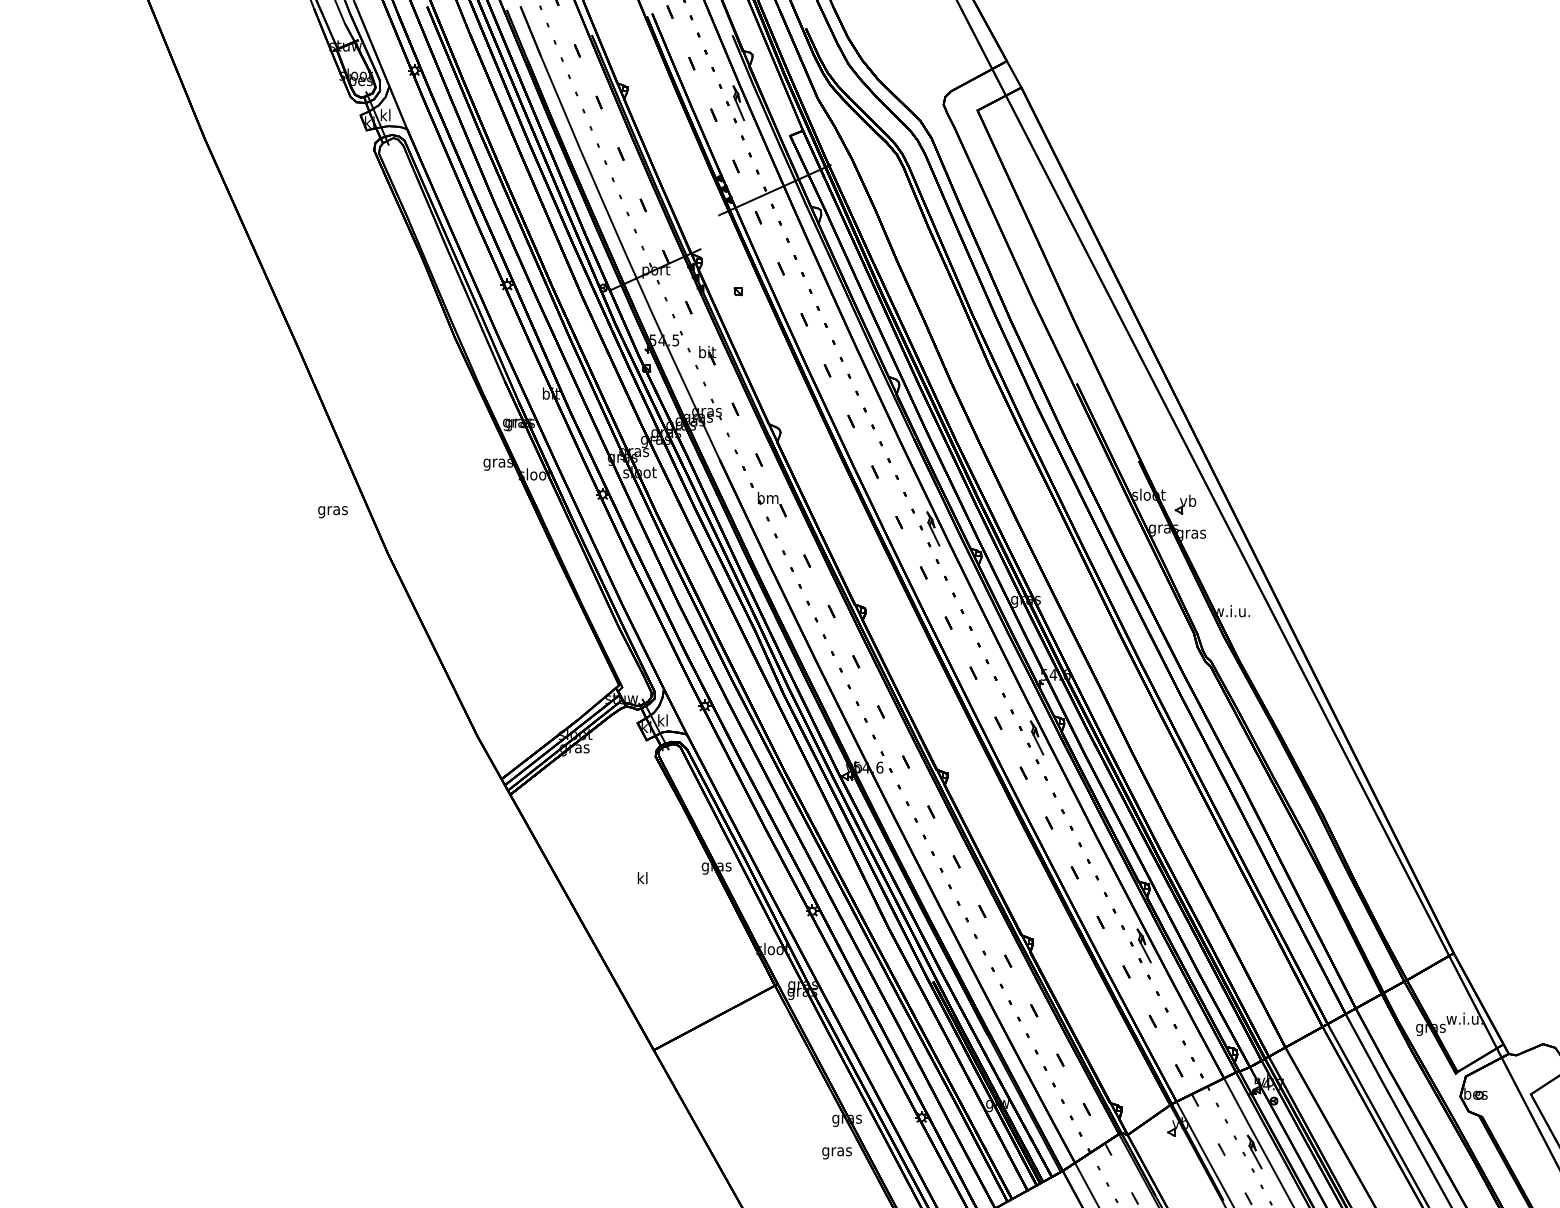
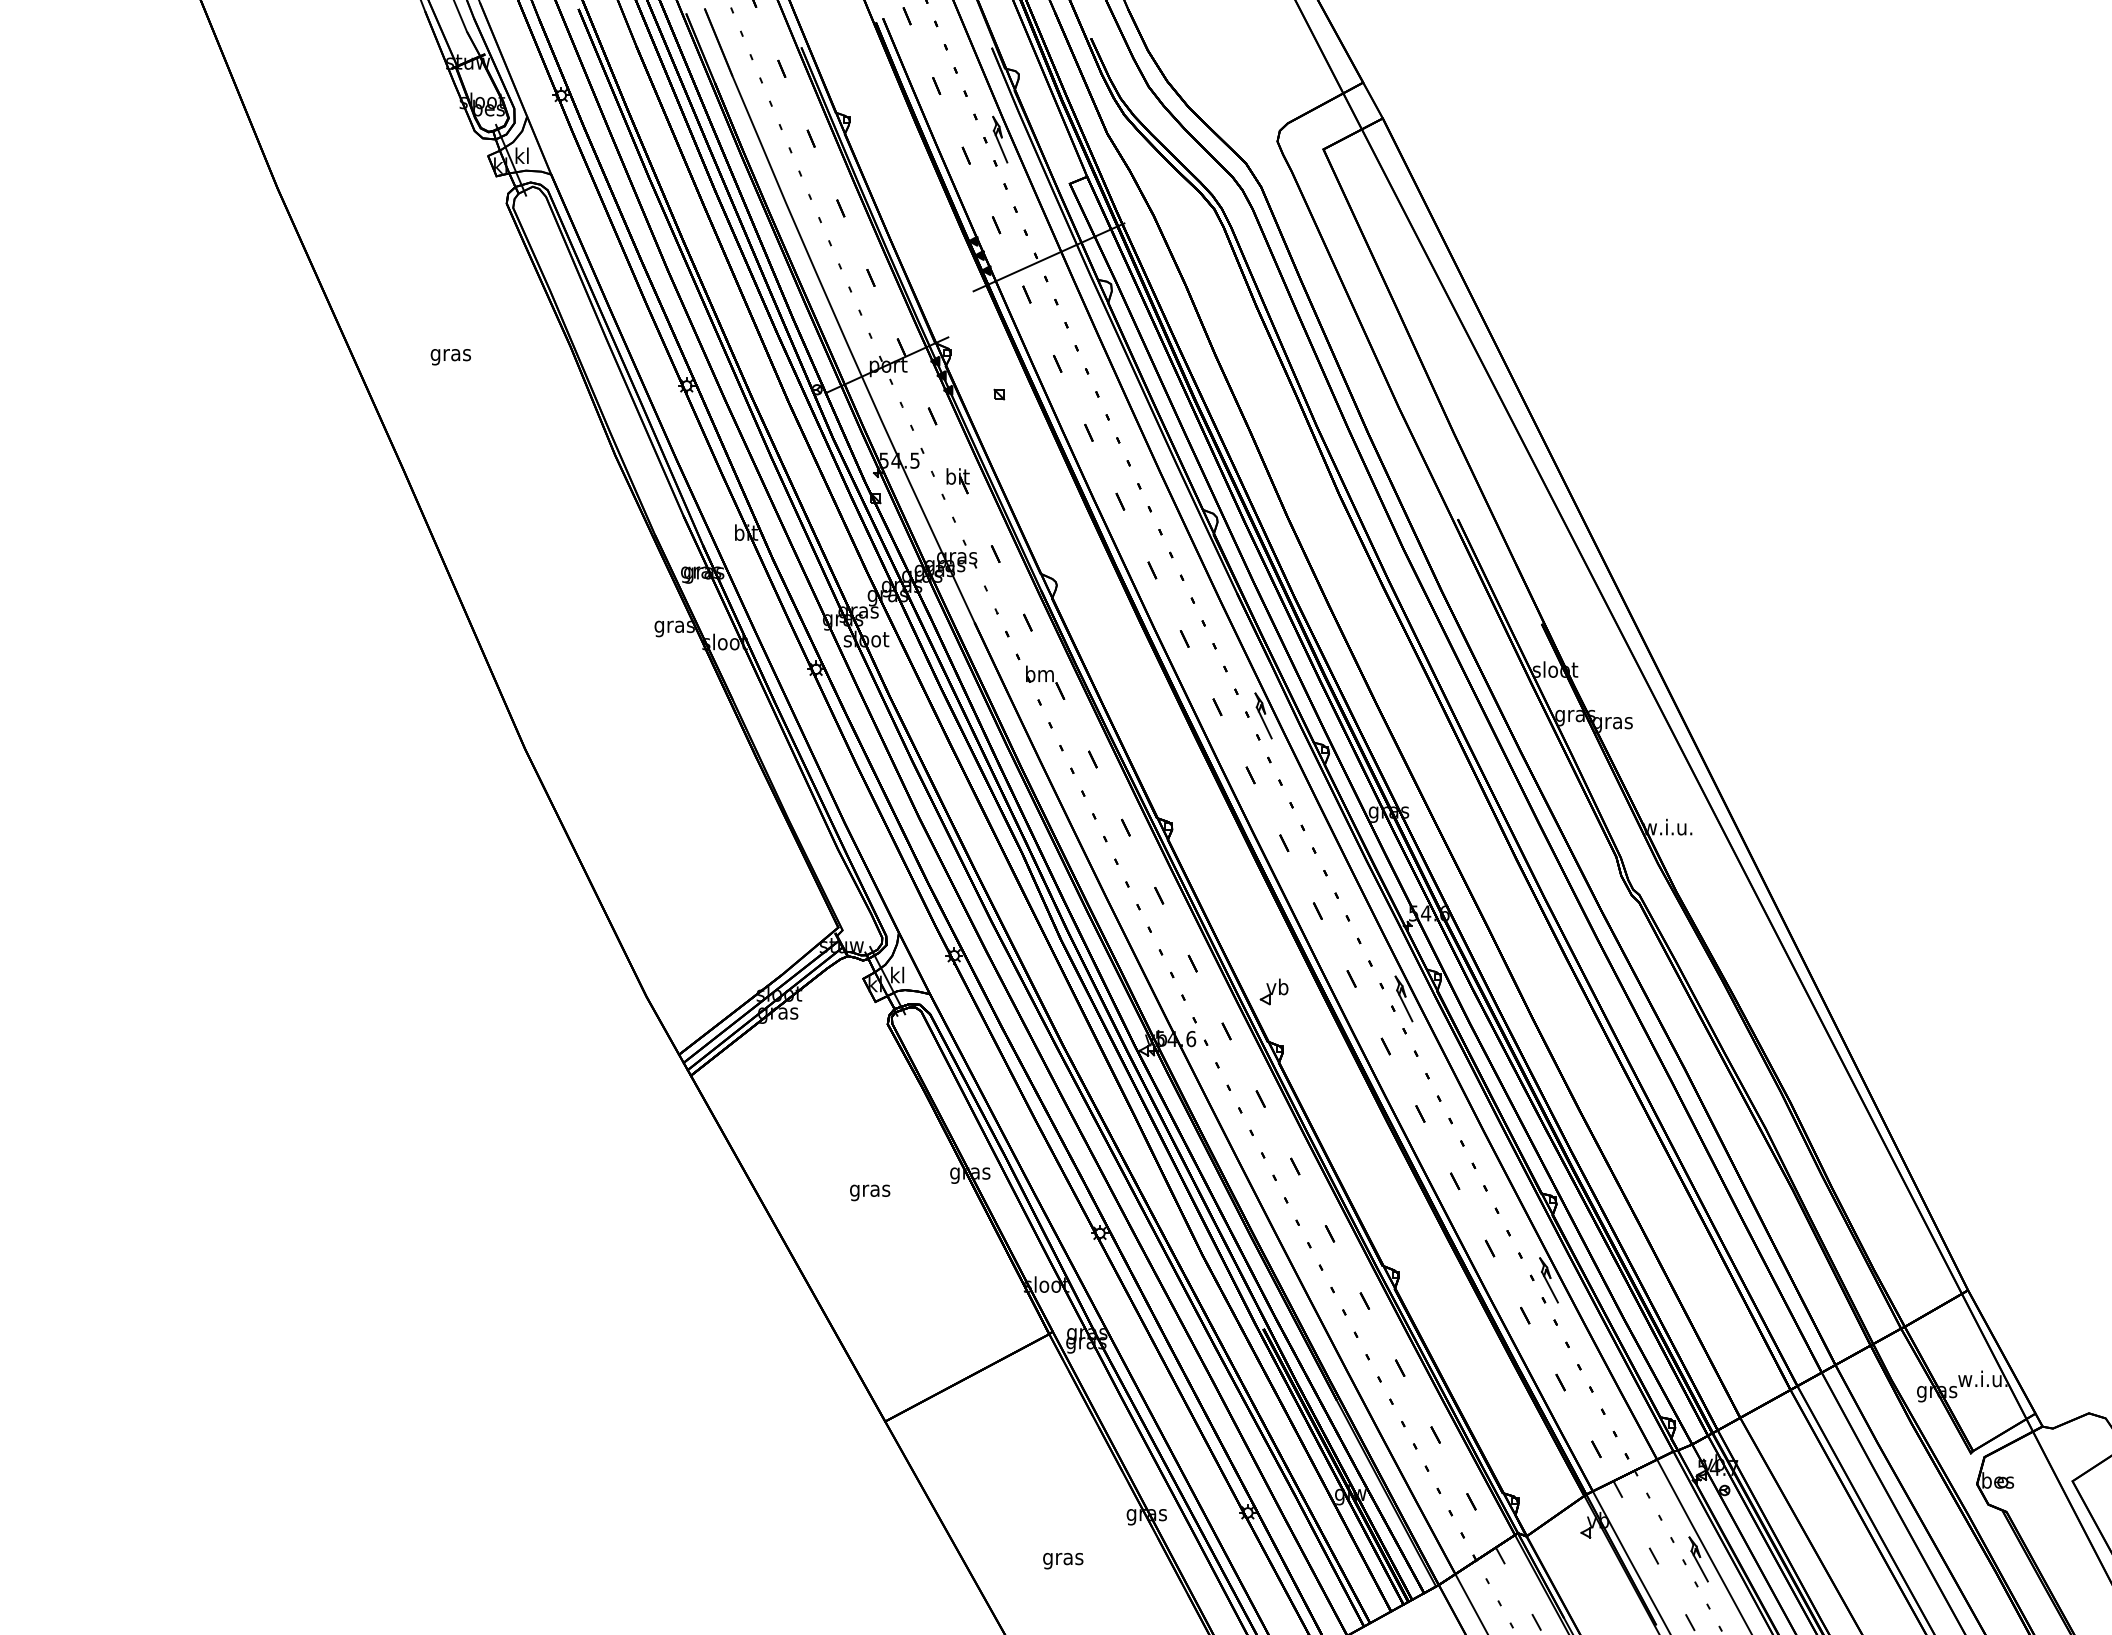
part: (1185, 504) -> (1273, 991), moved
text: (332, 512) -> (450, 357), moved
text: (642, 879) -> (870, 1190), kl -> gras
text: (837, 1152) -> (1063, 1560), moved

